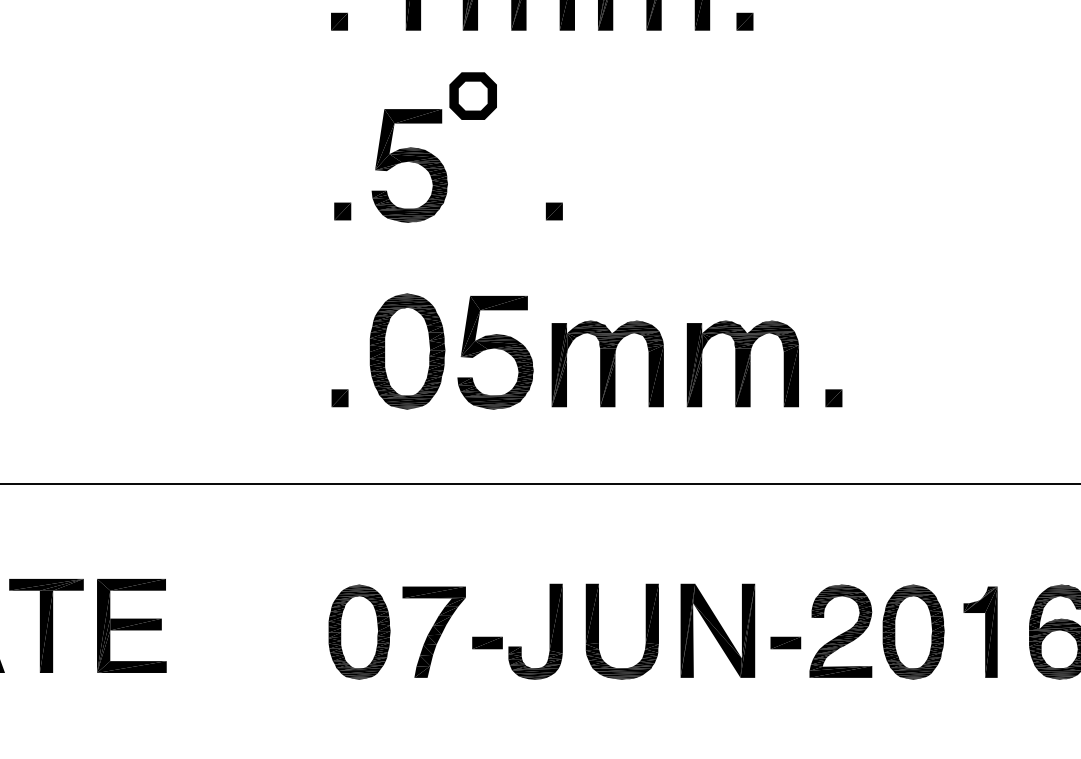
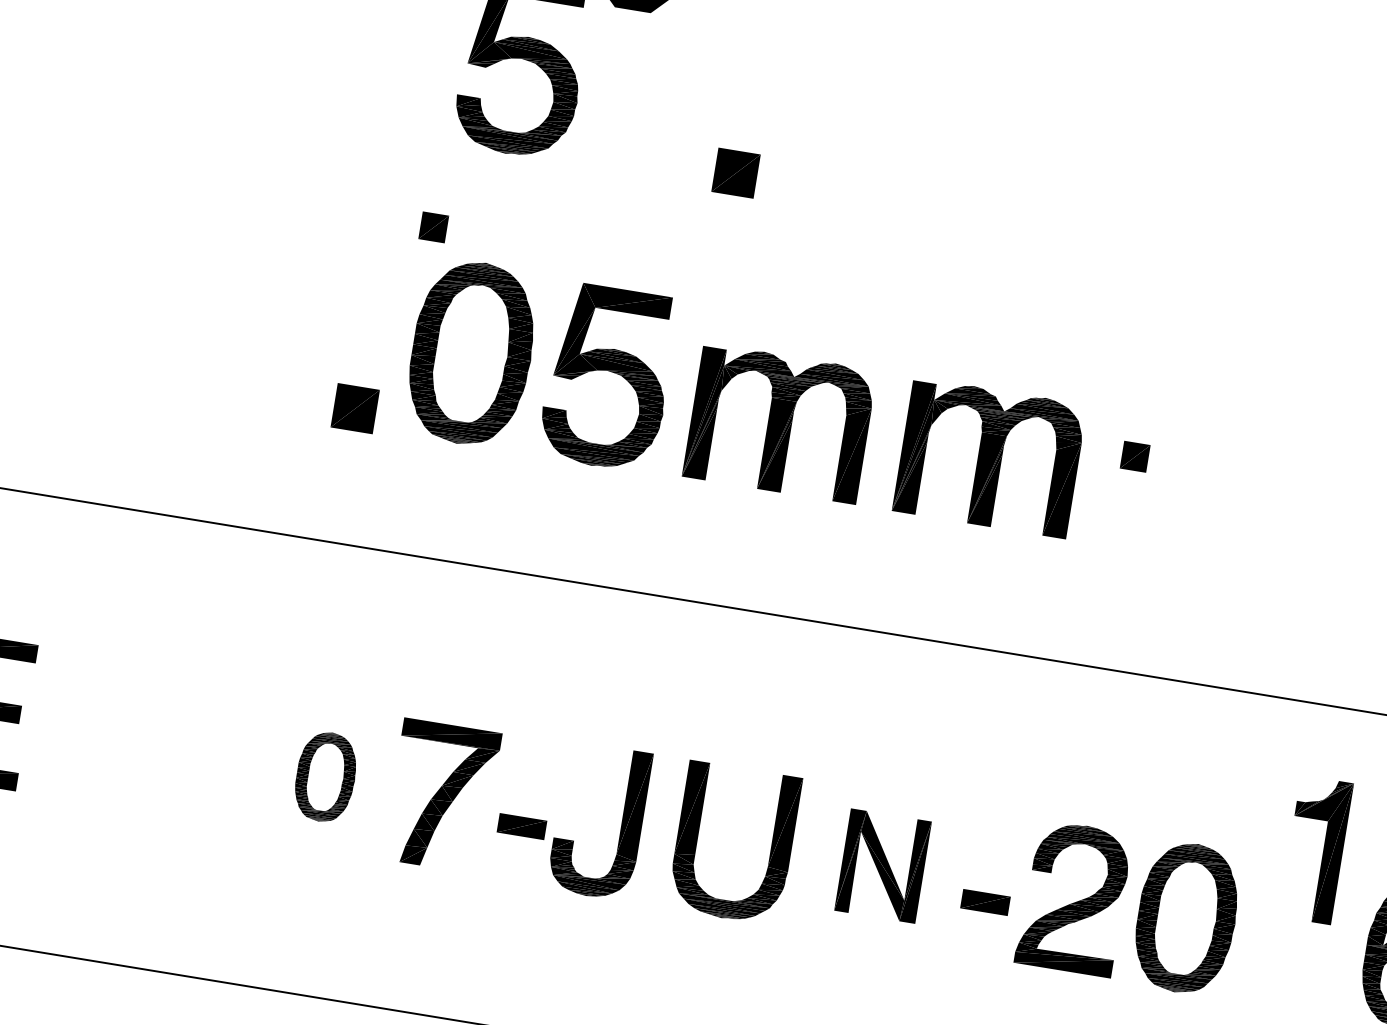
part: (342, 211) -> (433, 227), moved
part: (553, 211) -> (734, 172), size x1.6
part: (339, 398) -> (354, 409), size x1.6
part: (833, 398) -> (1134, 457), moved
part: (717, 630) -> (882, 865), size x0.7
part: (359, 631) -> (325, 776), size x0.6
part: (980, 631) -> (1316, 848), moved

